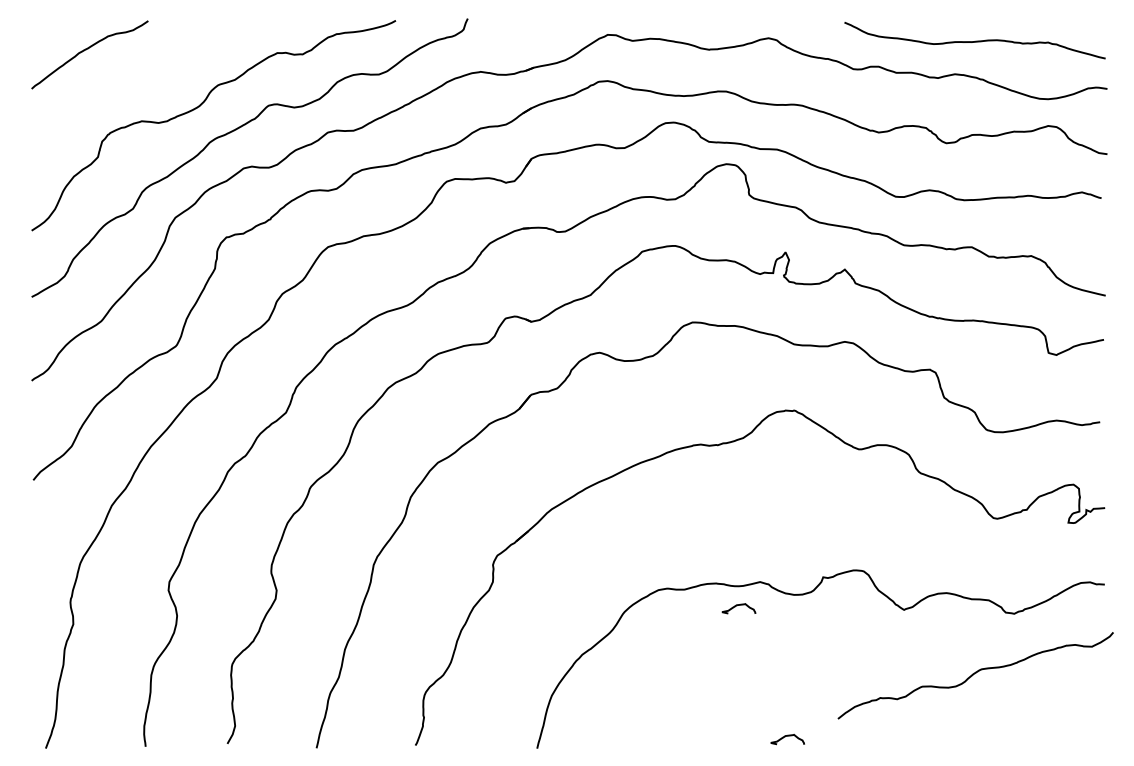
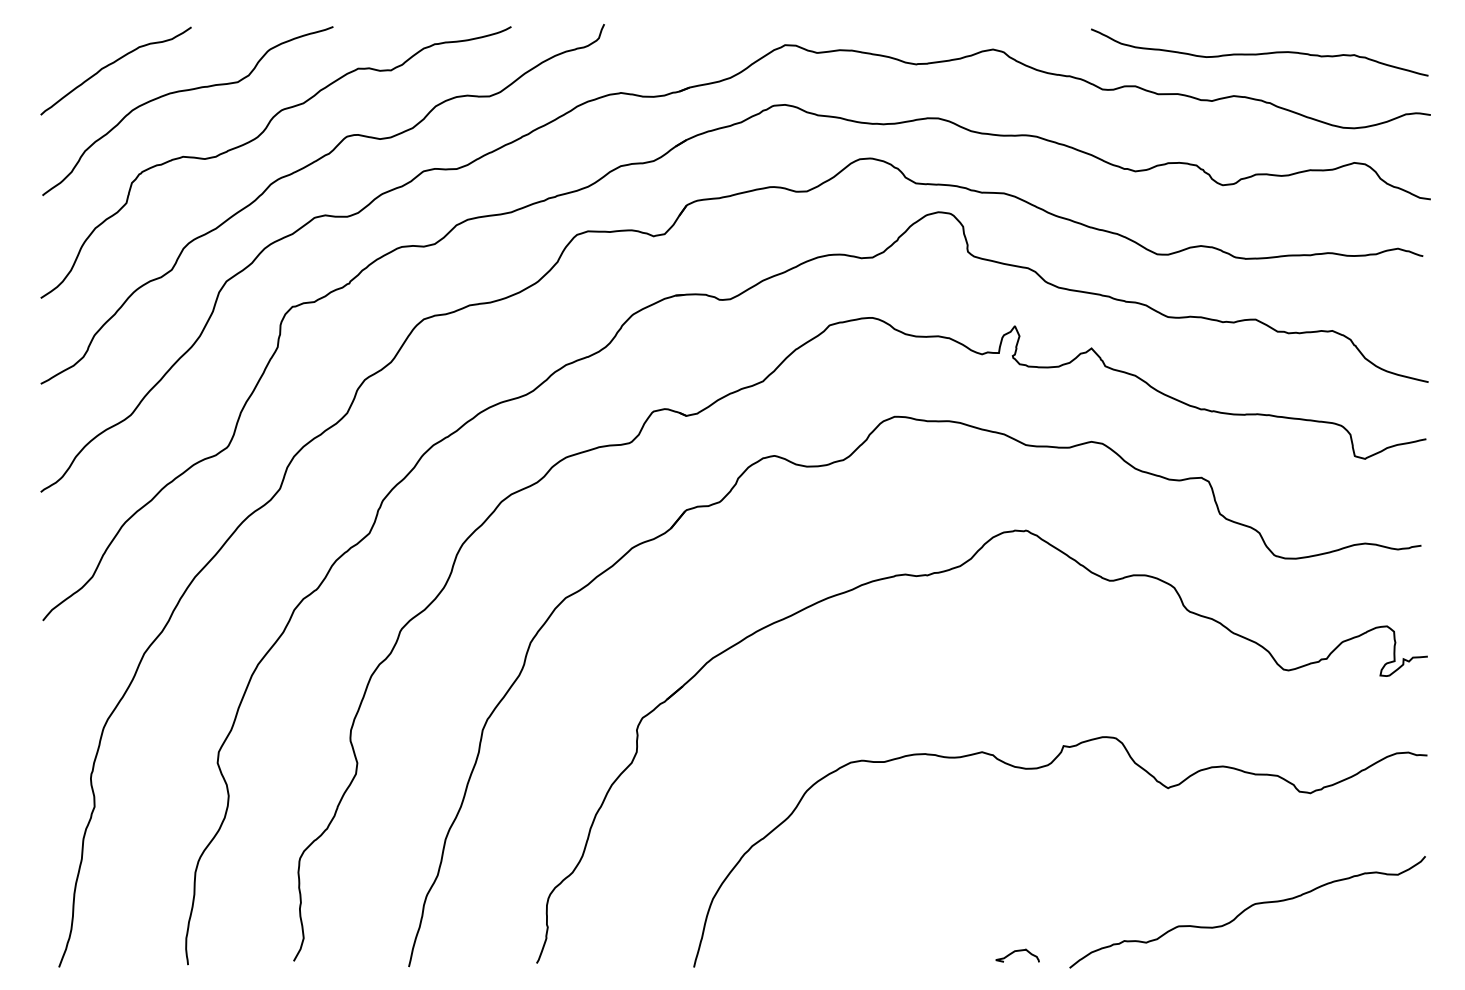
curve: (145, 70) -> (187, 91), added
curve: (738, 605) -> (954, 782), removed
curve: (974, 674) -> (1246, 910), moved

